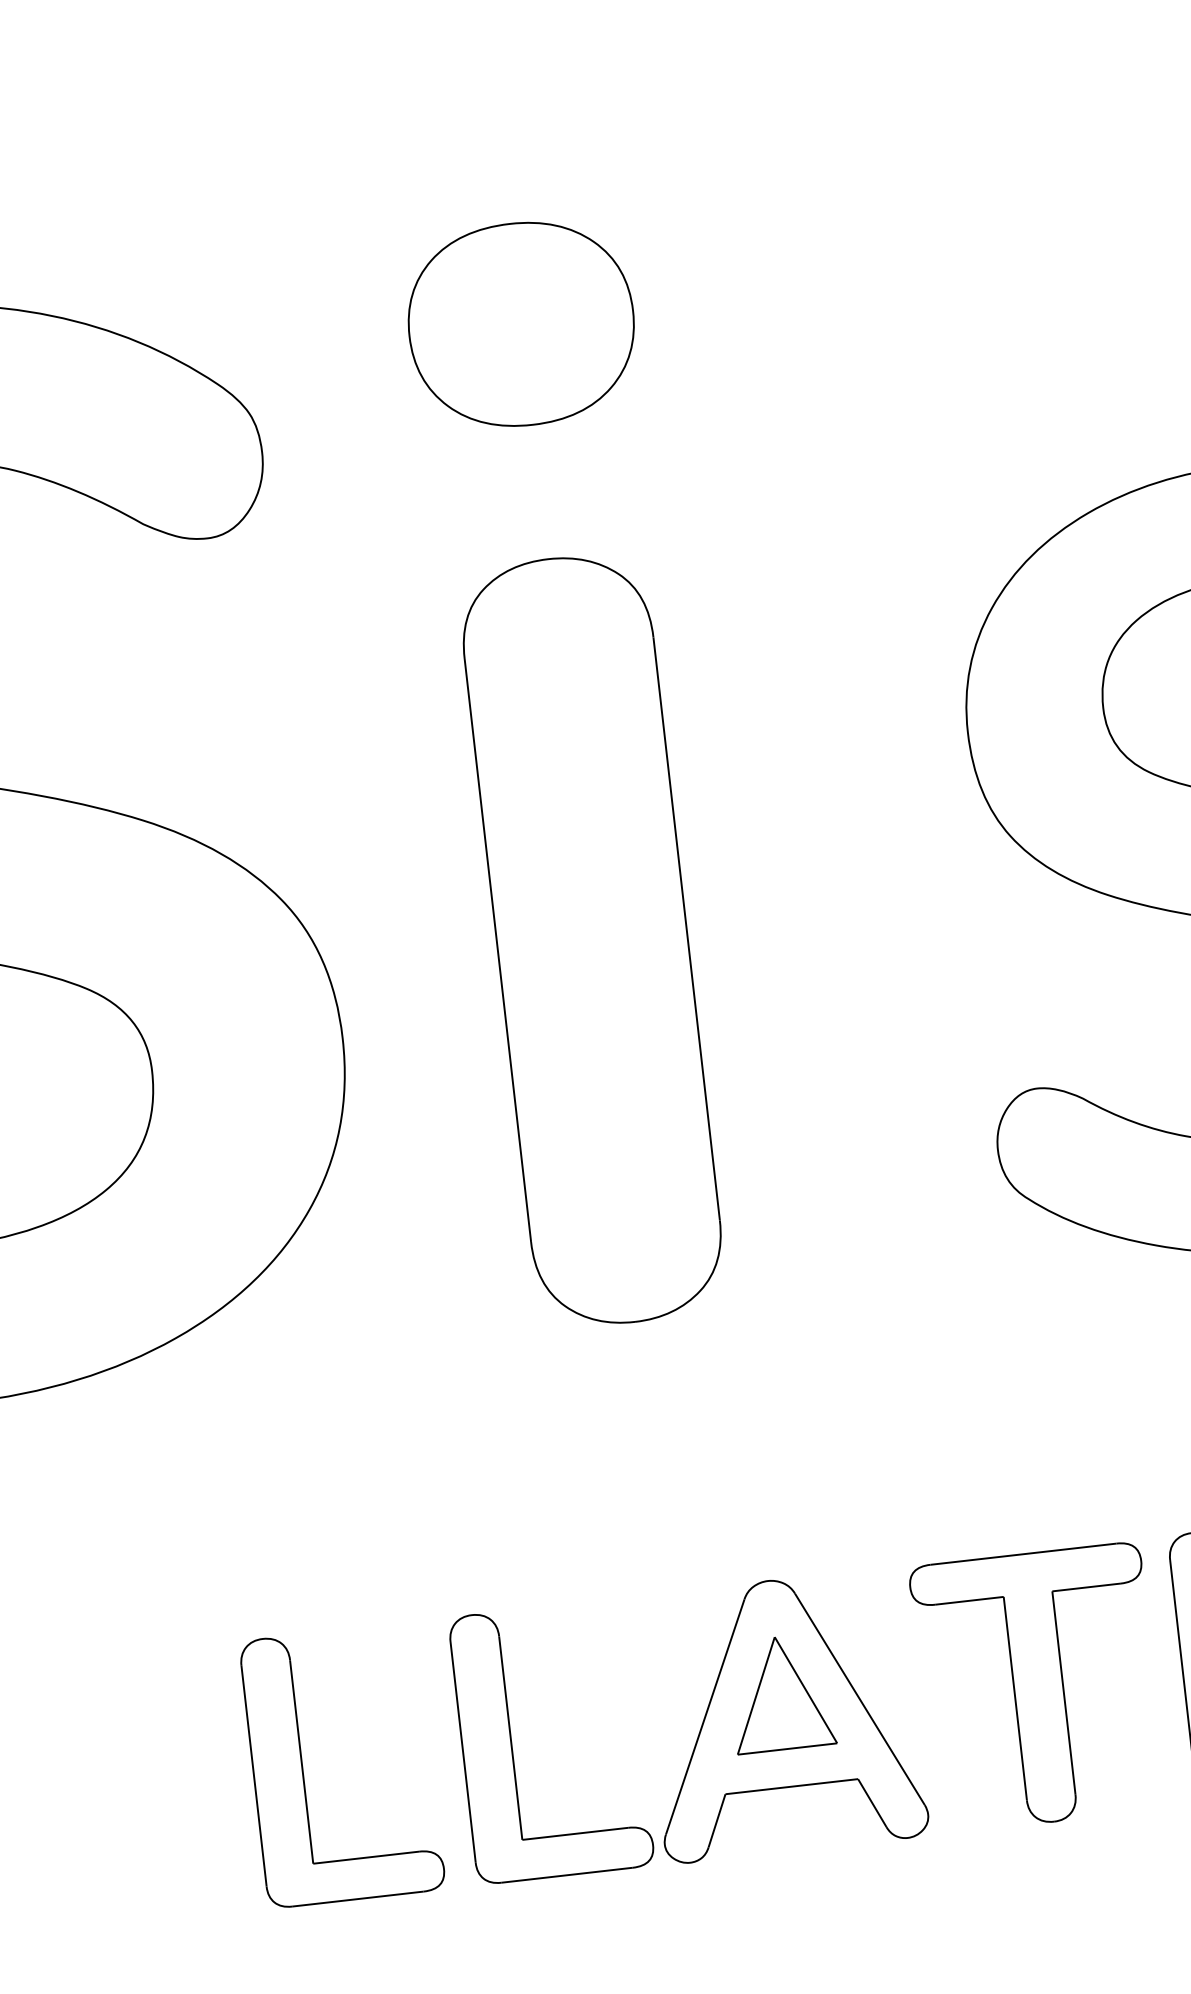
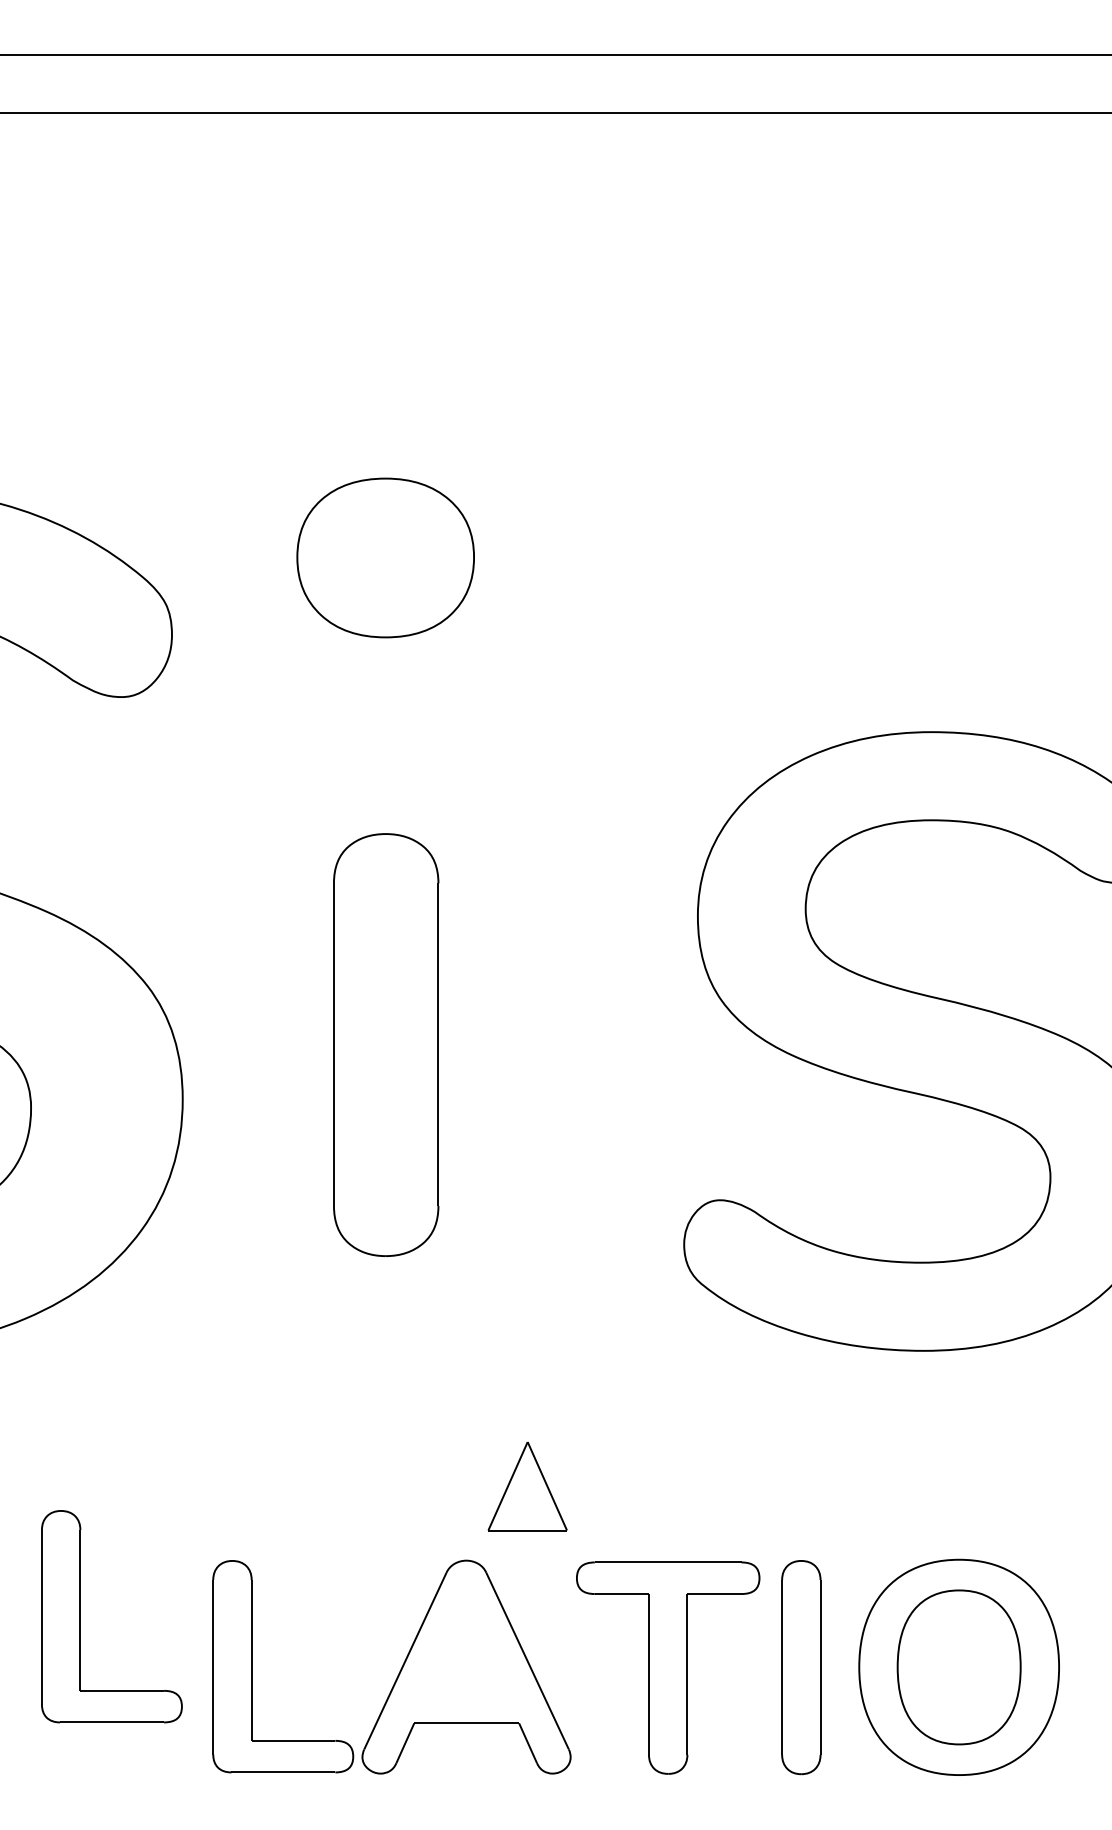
part: (591, 939) -> (385, 1044), size x0.7
part: (780, 1693) -> (527, 1486), moved
part: (302, 1769) -> (80, 1616), moved

